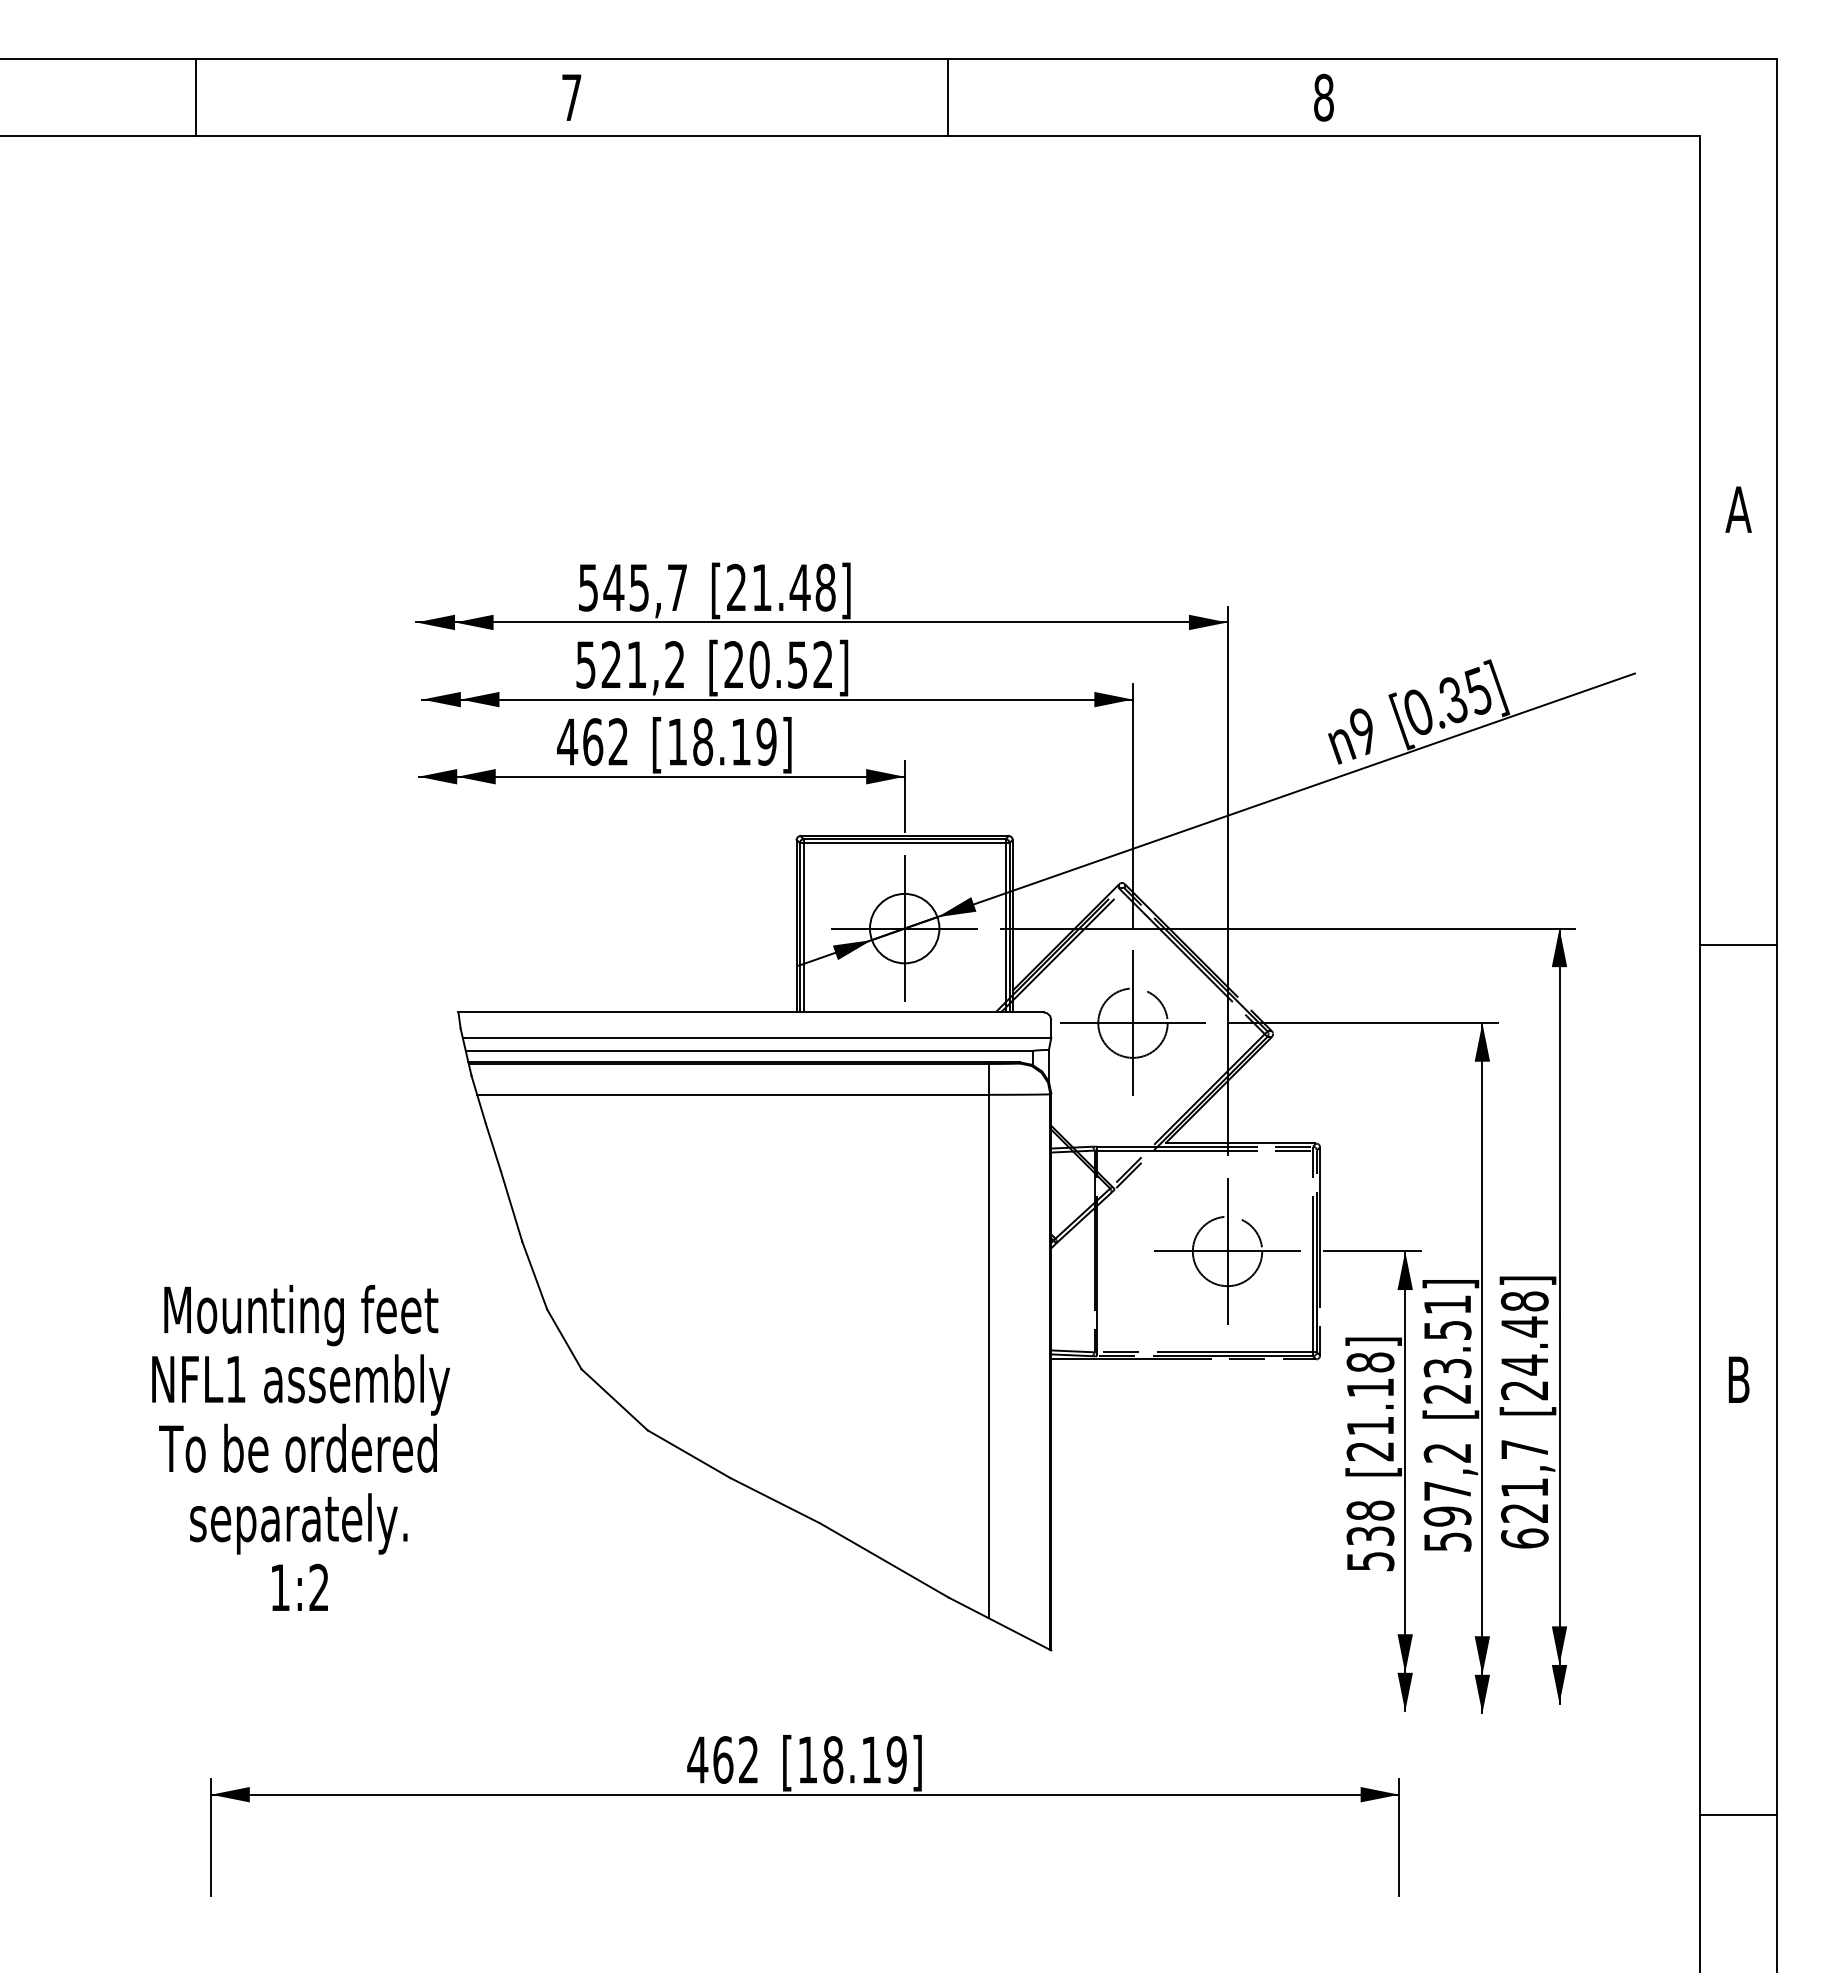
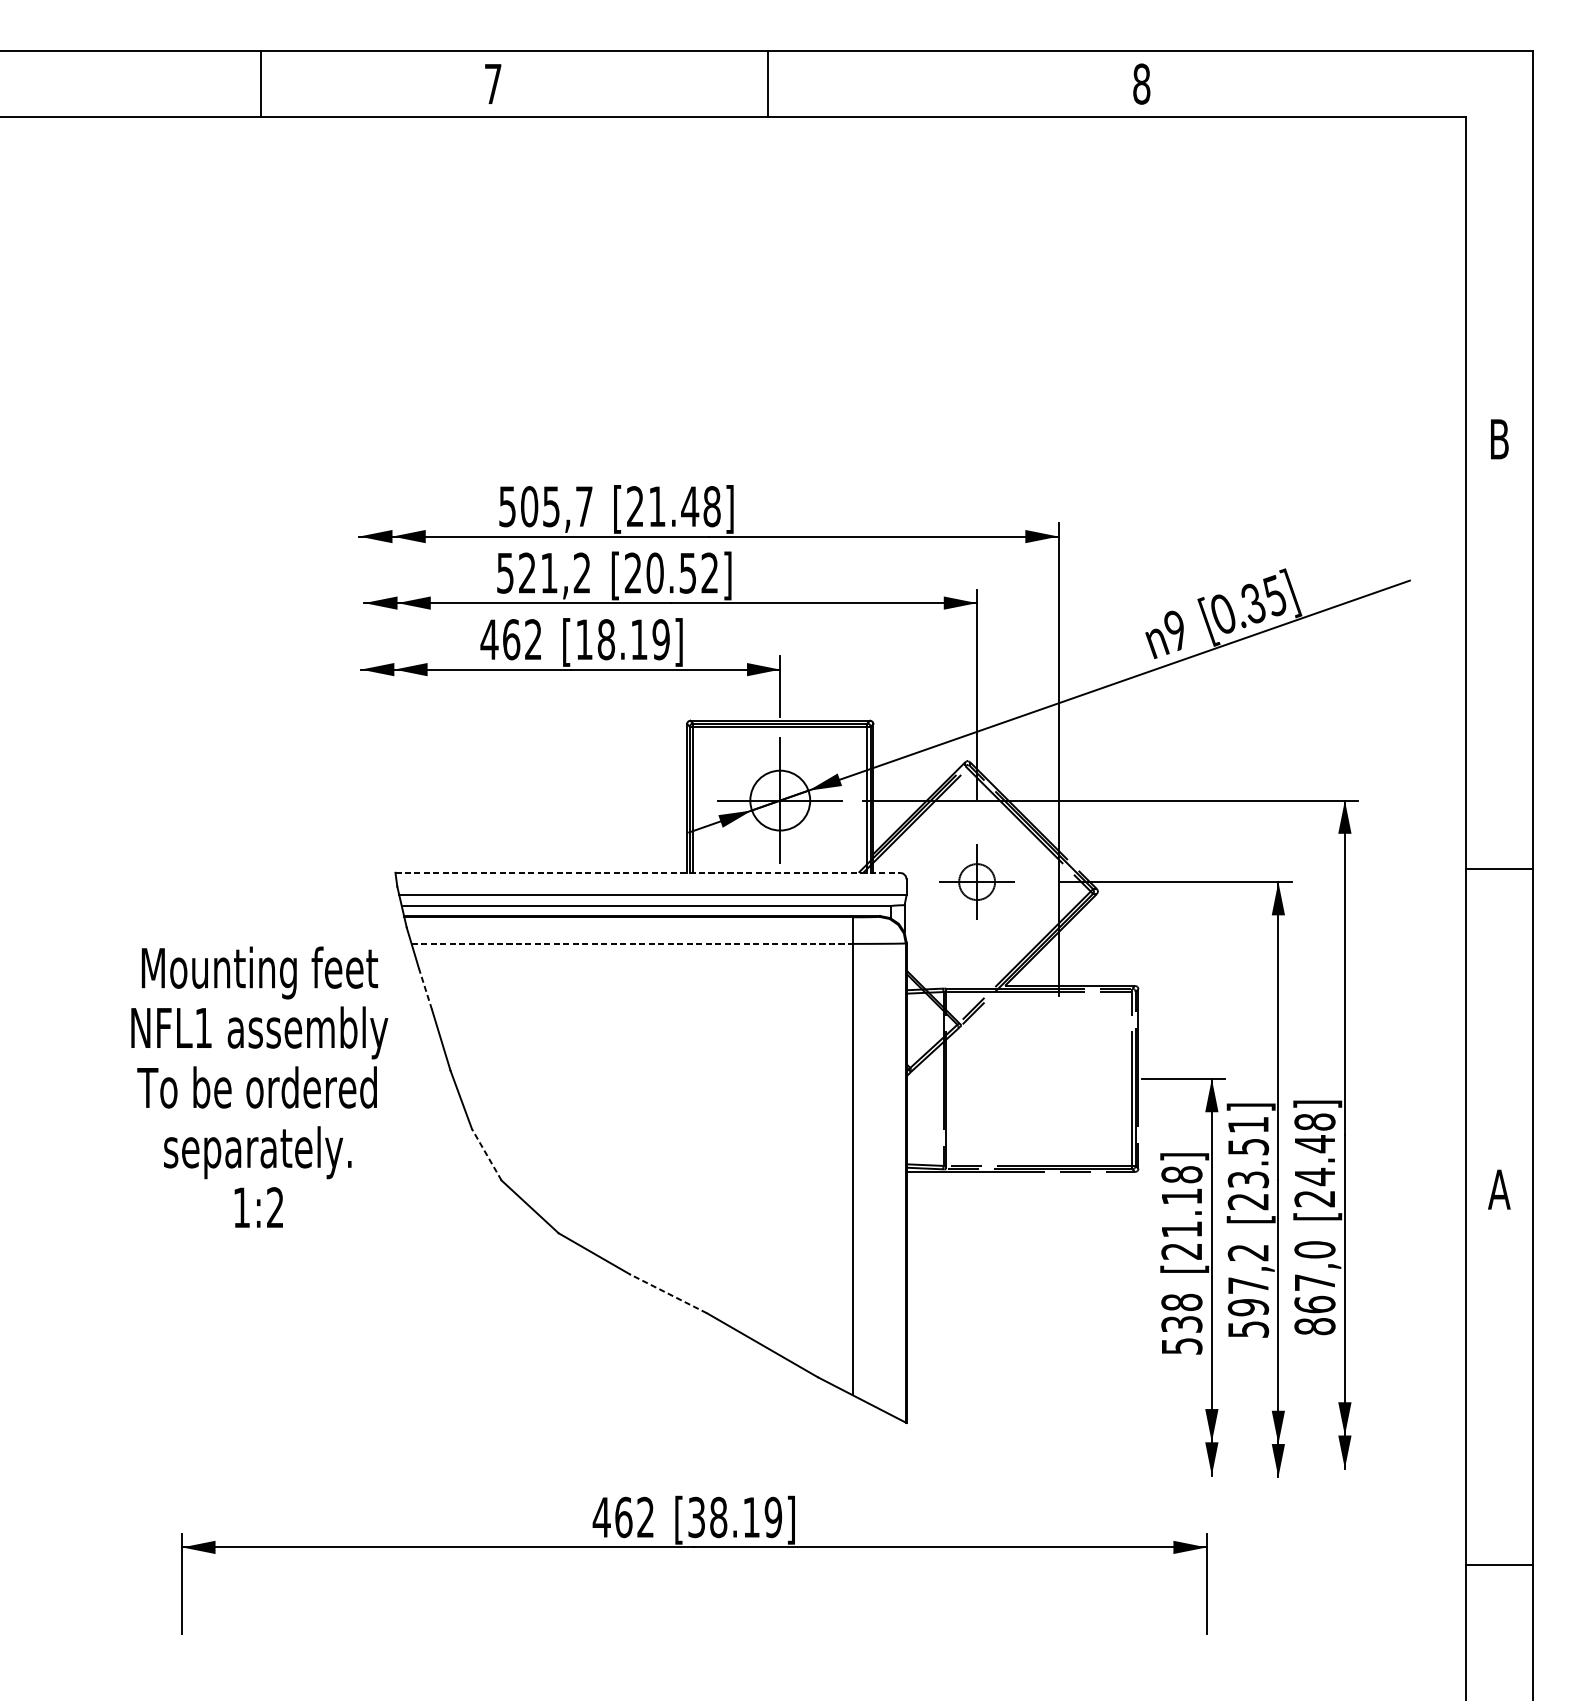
line: (195, 97) -> (260, 83), moved
line: (947, 97) -> (768, 83), moved
text: (1738, 509) -> (1499, 439), A -> B
text: (613, 587) -> (529, 506), 545,7 -> 505,7
line: (1738, 944) -> (1499, 868), moved
line: (751, 1012) -> (648, 872), solid -> dashed
part: (1132, 1022) -> (976, 881), size x0.6
line: (732, 1094) -> (631, 943), solid -> dashed
line: (493, 1146) -> (425, 988), solid -> dashed
part: (1227, 1251) -> (1058, 1079), removed
line: (564, 1338) -> (486, 1154), solid -> dashed
text: (1738, 1379) -> (1499, 1189), B -> A
text: (300, 1447) -> (259, 1086), moved
text: (1524, 1493) -> (1314, 1287), 621,7 -> 867,0
line: (775, 1500) -> (668, 1293), solid -> dashed
text: (807, 1759) -> (696, 1517), [18.19] -> [38.19]

